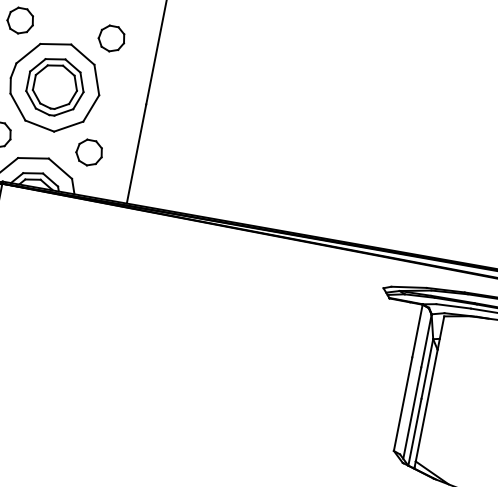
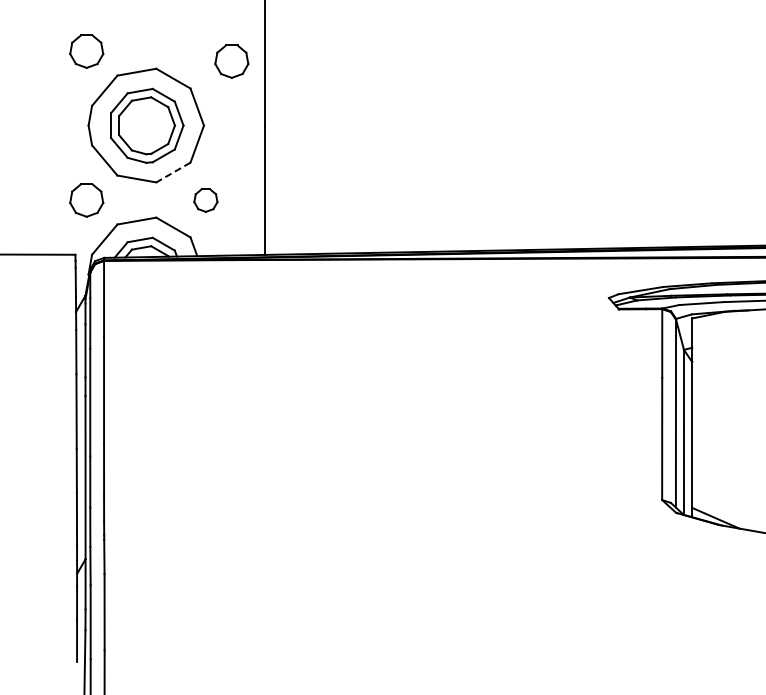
part: (111, 38) -> (231, 61), moved
line: (68, 126) -> (173, 172), solid -> dashed
part: (89, 152) -> (205, 200), size x0.7

